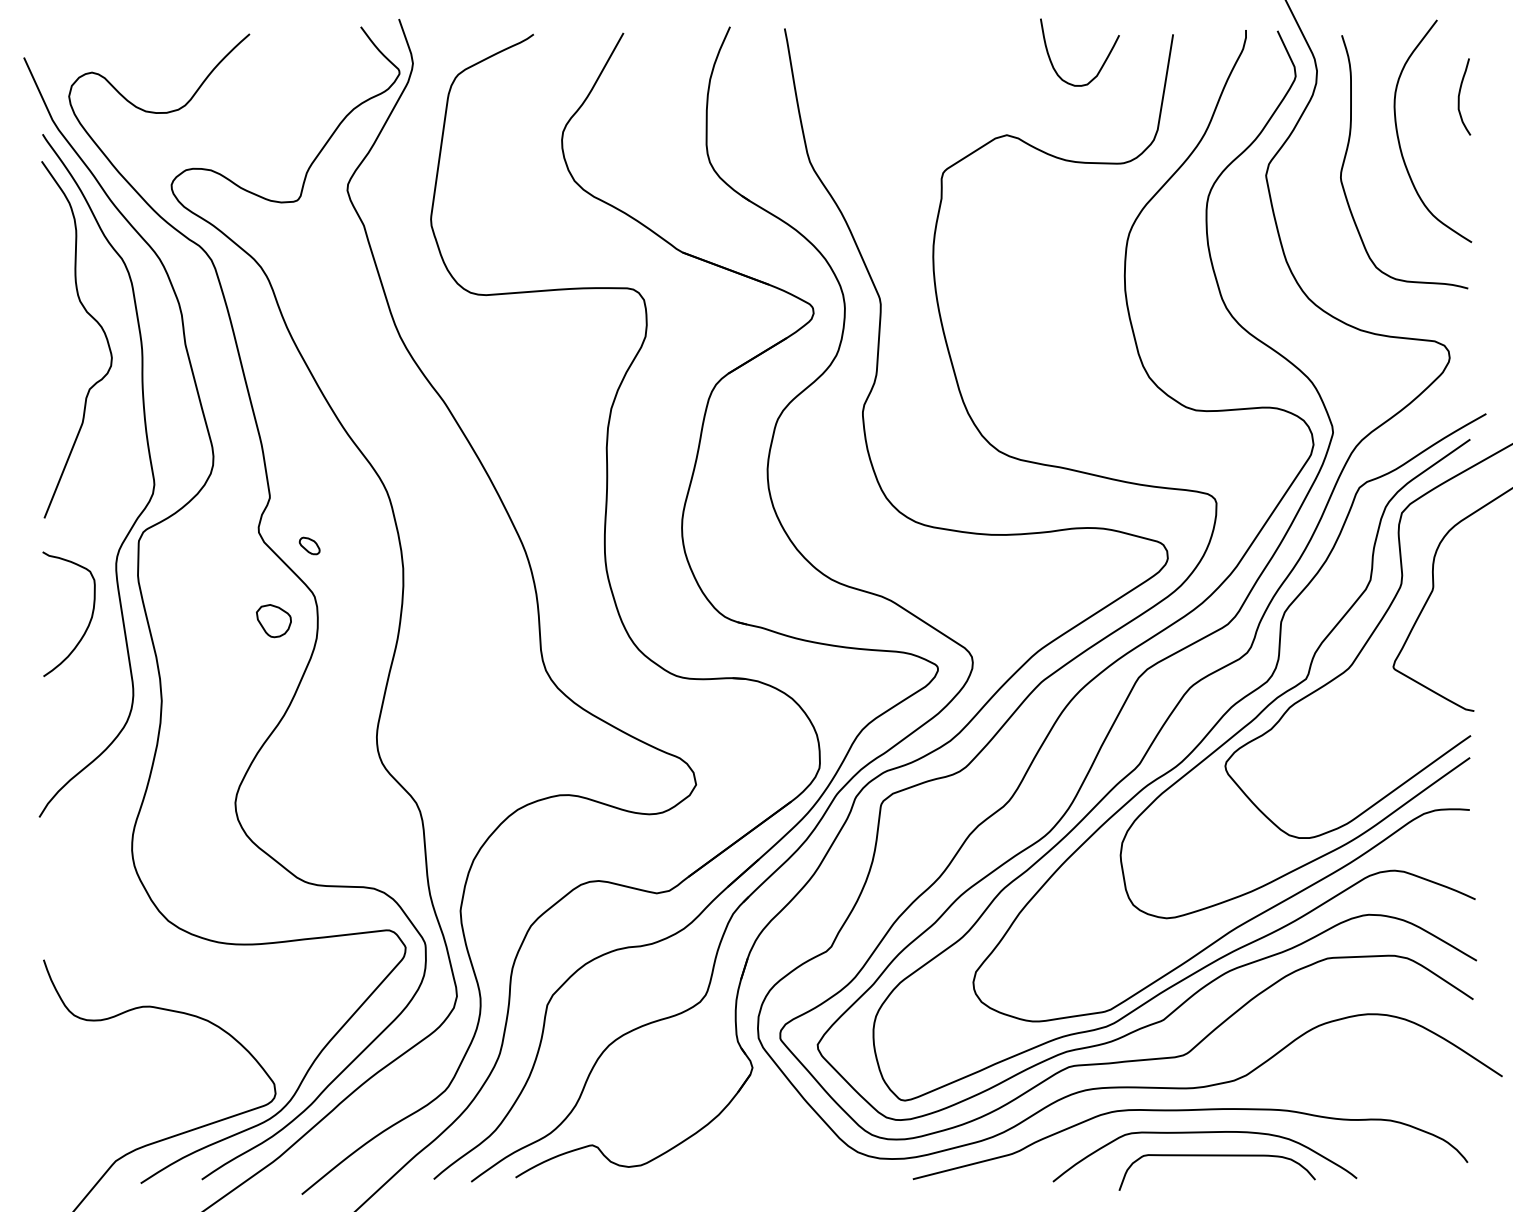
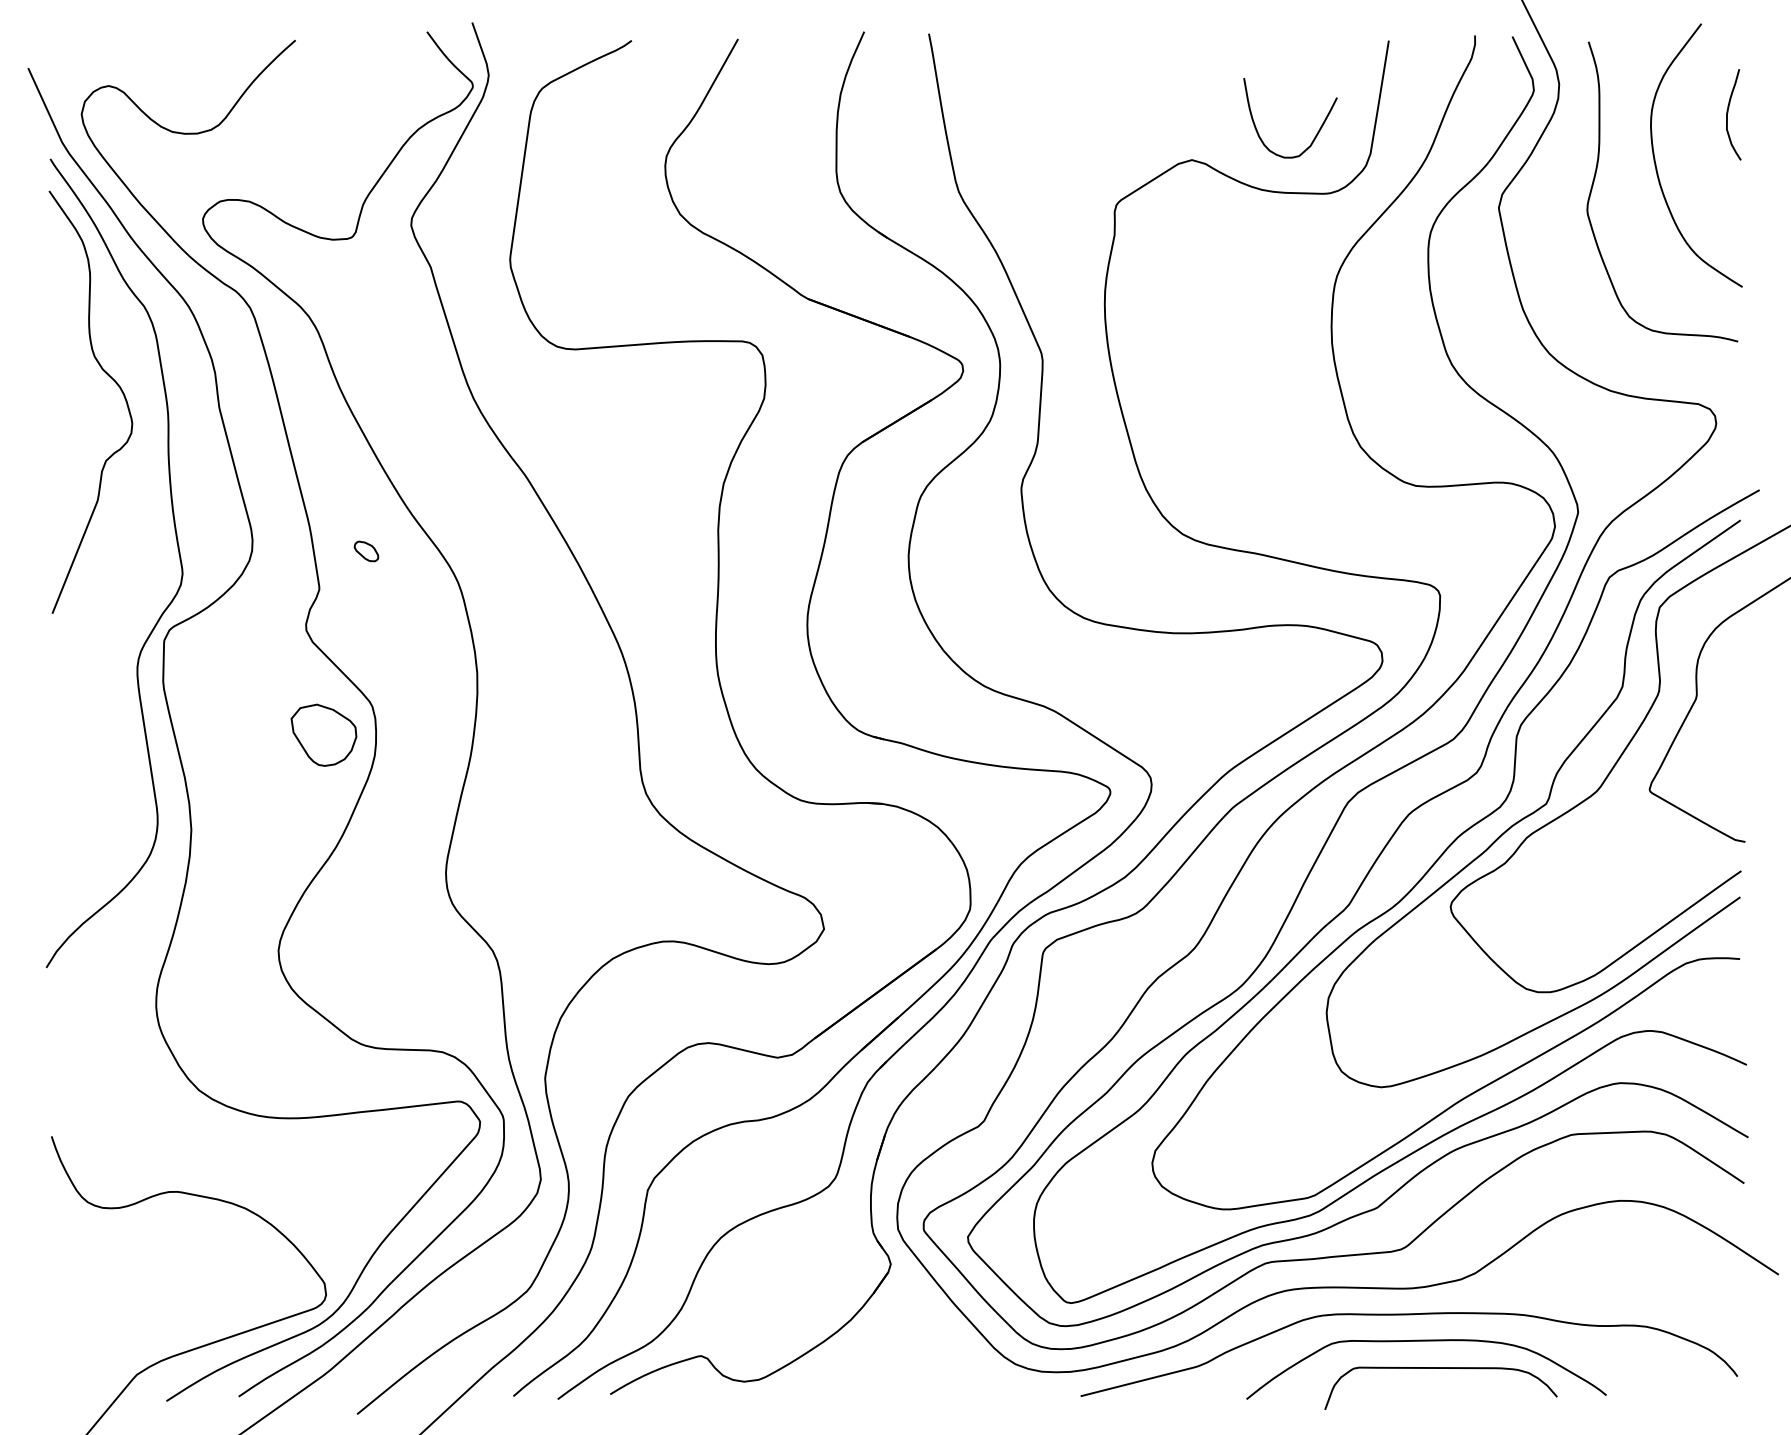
curve: (1102, 63) -> (1317, 131), moved
part: (309, 546) -> (366, 551), moved
part: (274, 621) -> (324, 735), size x1.6
curve: (88, 623) -> (104, 738), removed

